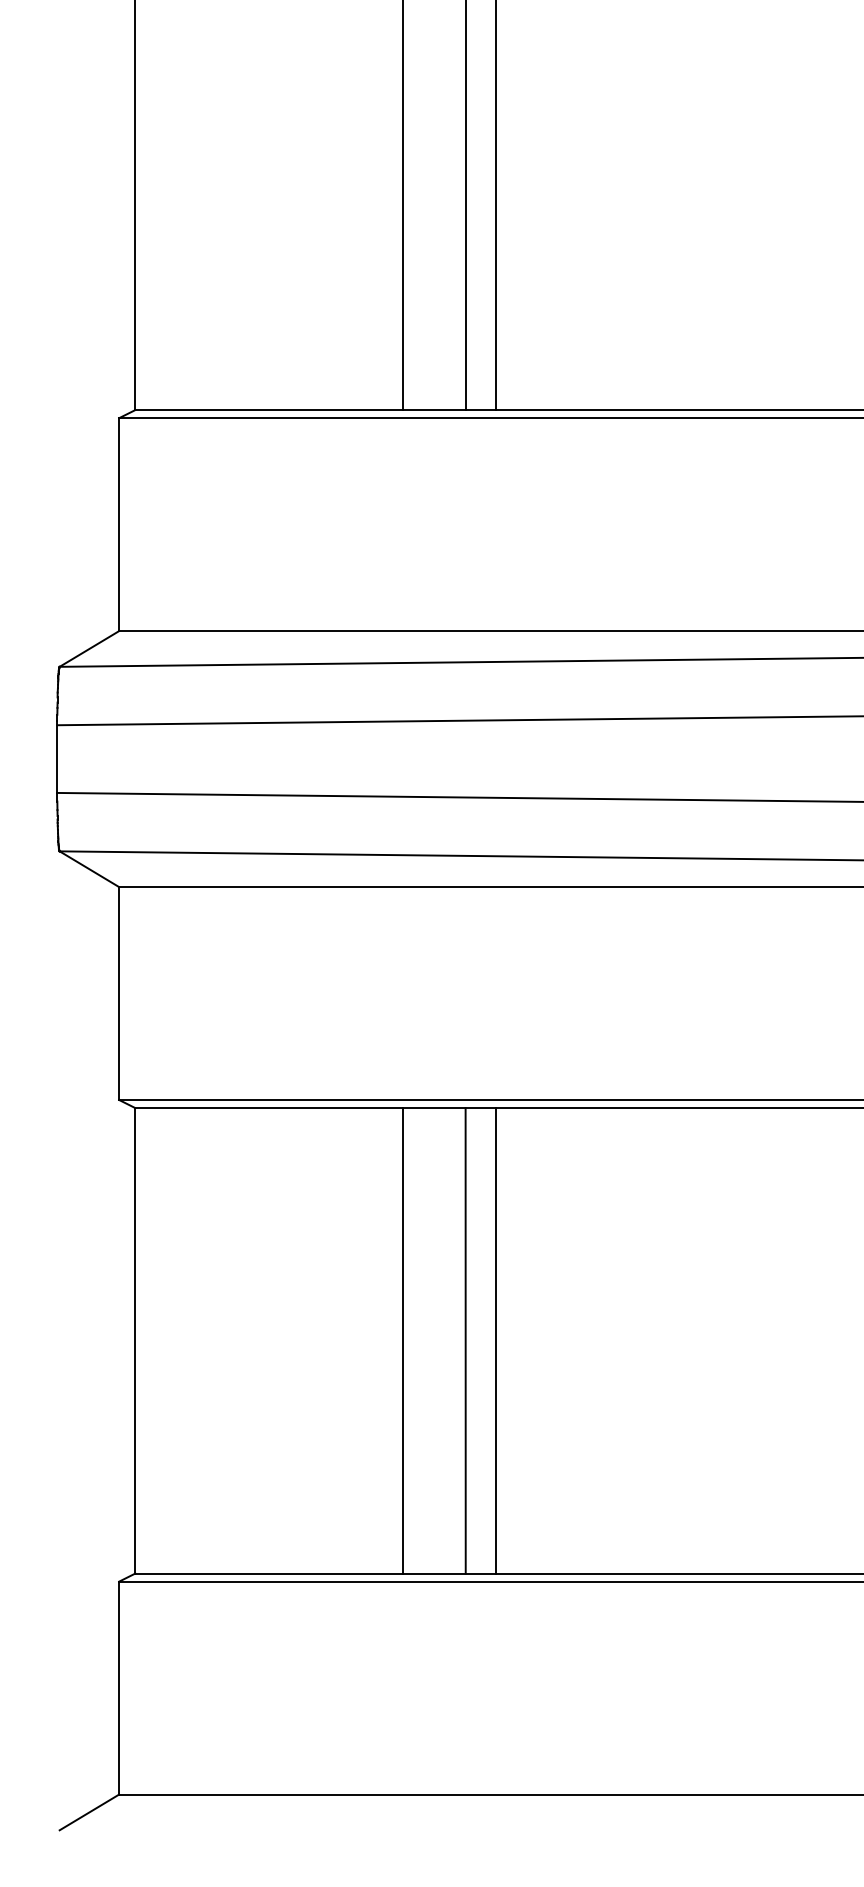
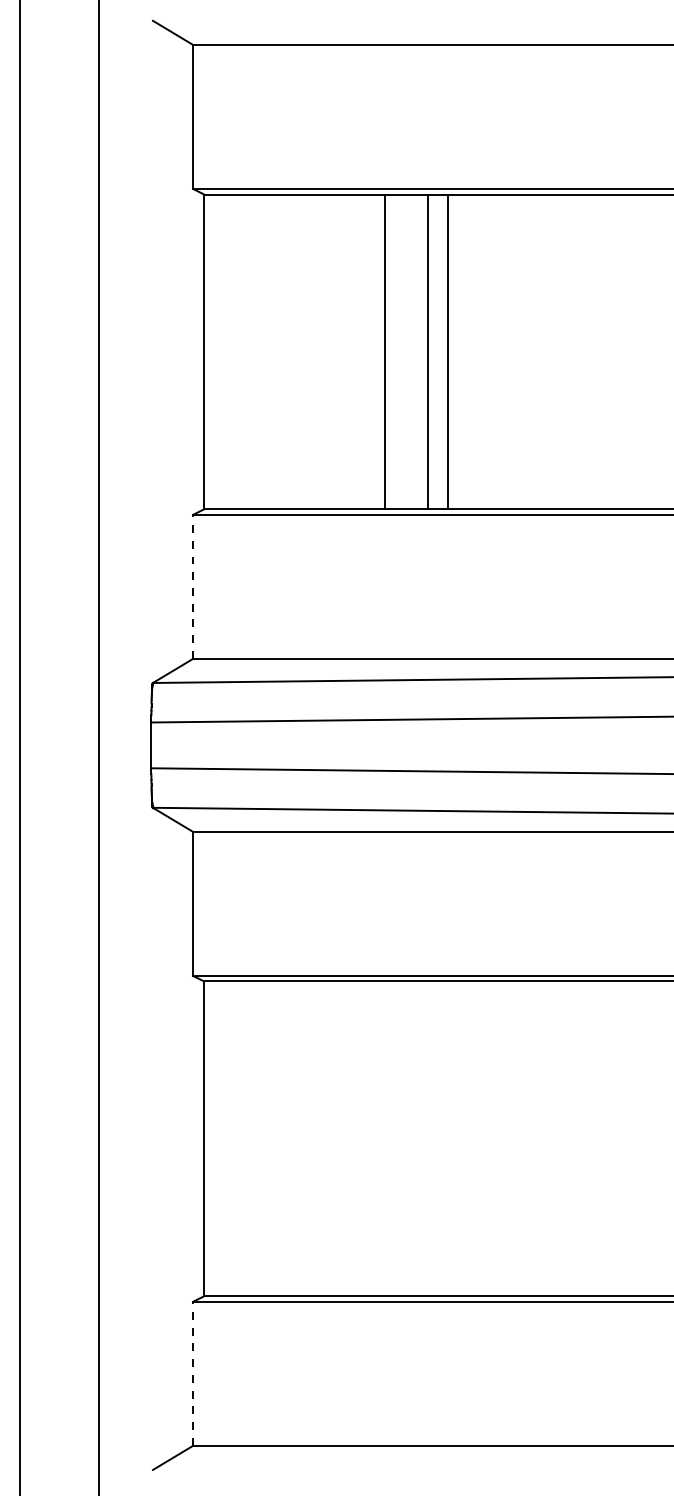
line: (119, 524) -> (193, 586), solid -> dashed
line: (401, 1340) -> (384, 1138), removed
line: (465, 1340) -> (427, 1138), removed
line: (495, 1340) -> (447, 1138), removed
line: (119, 1687) -> (193, 1373), solid -> dashed

